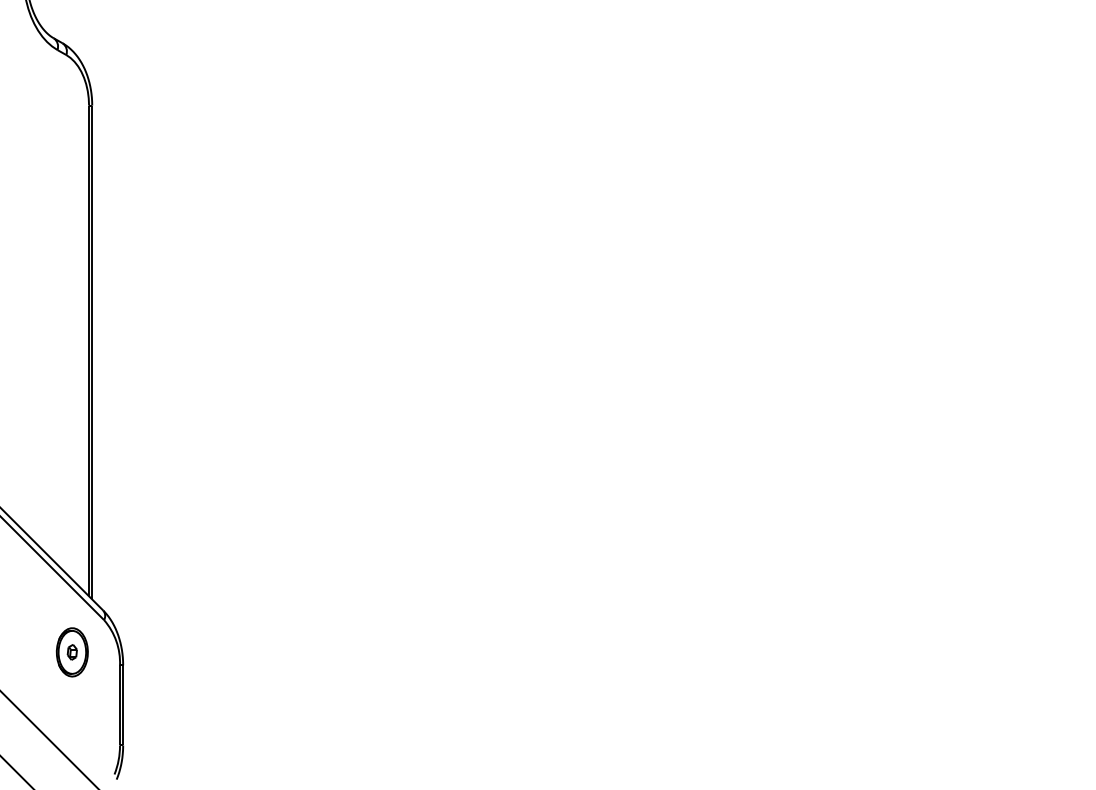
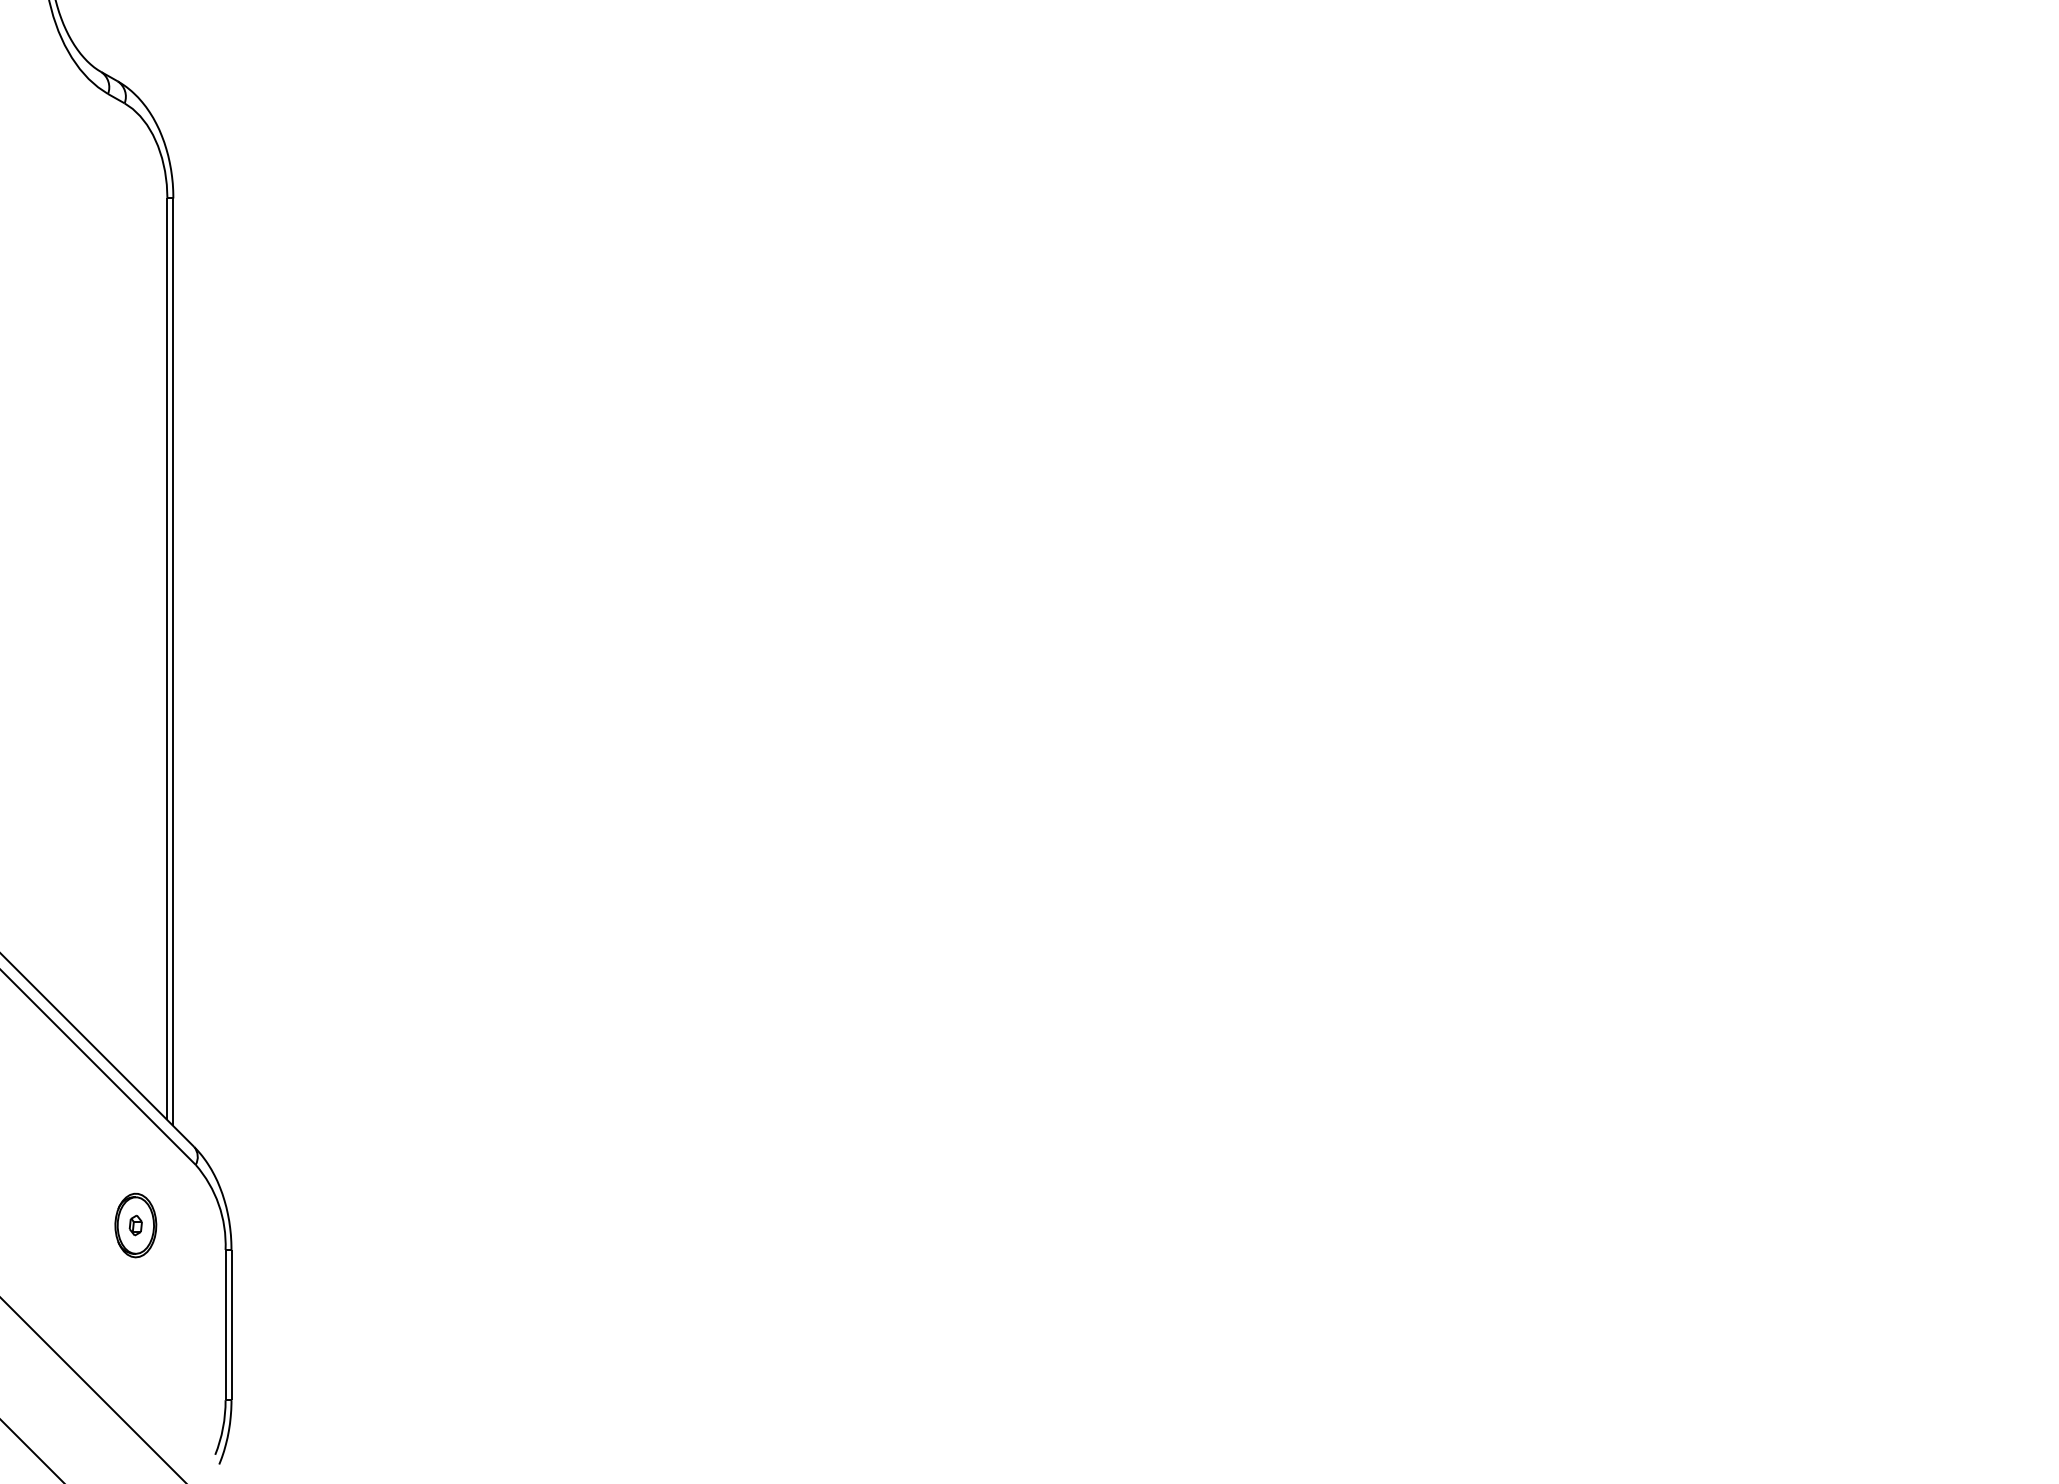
part: (71, 652) -> (134, 1225), size x0.7

